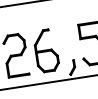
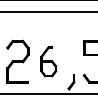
part: (46, 50) -> (48, 61), size x0.7

